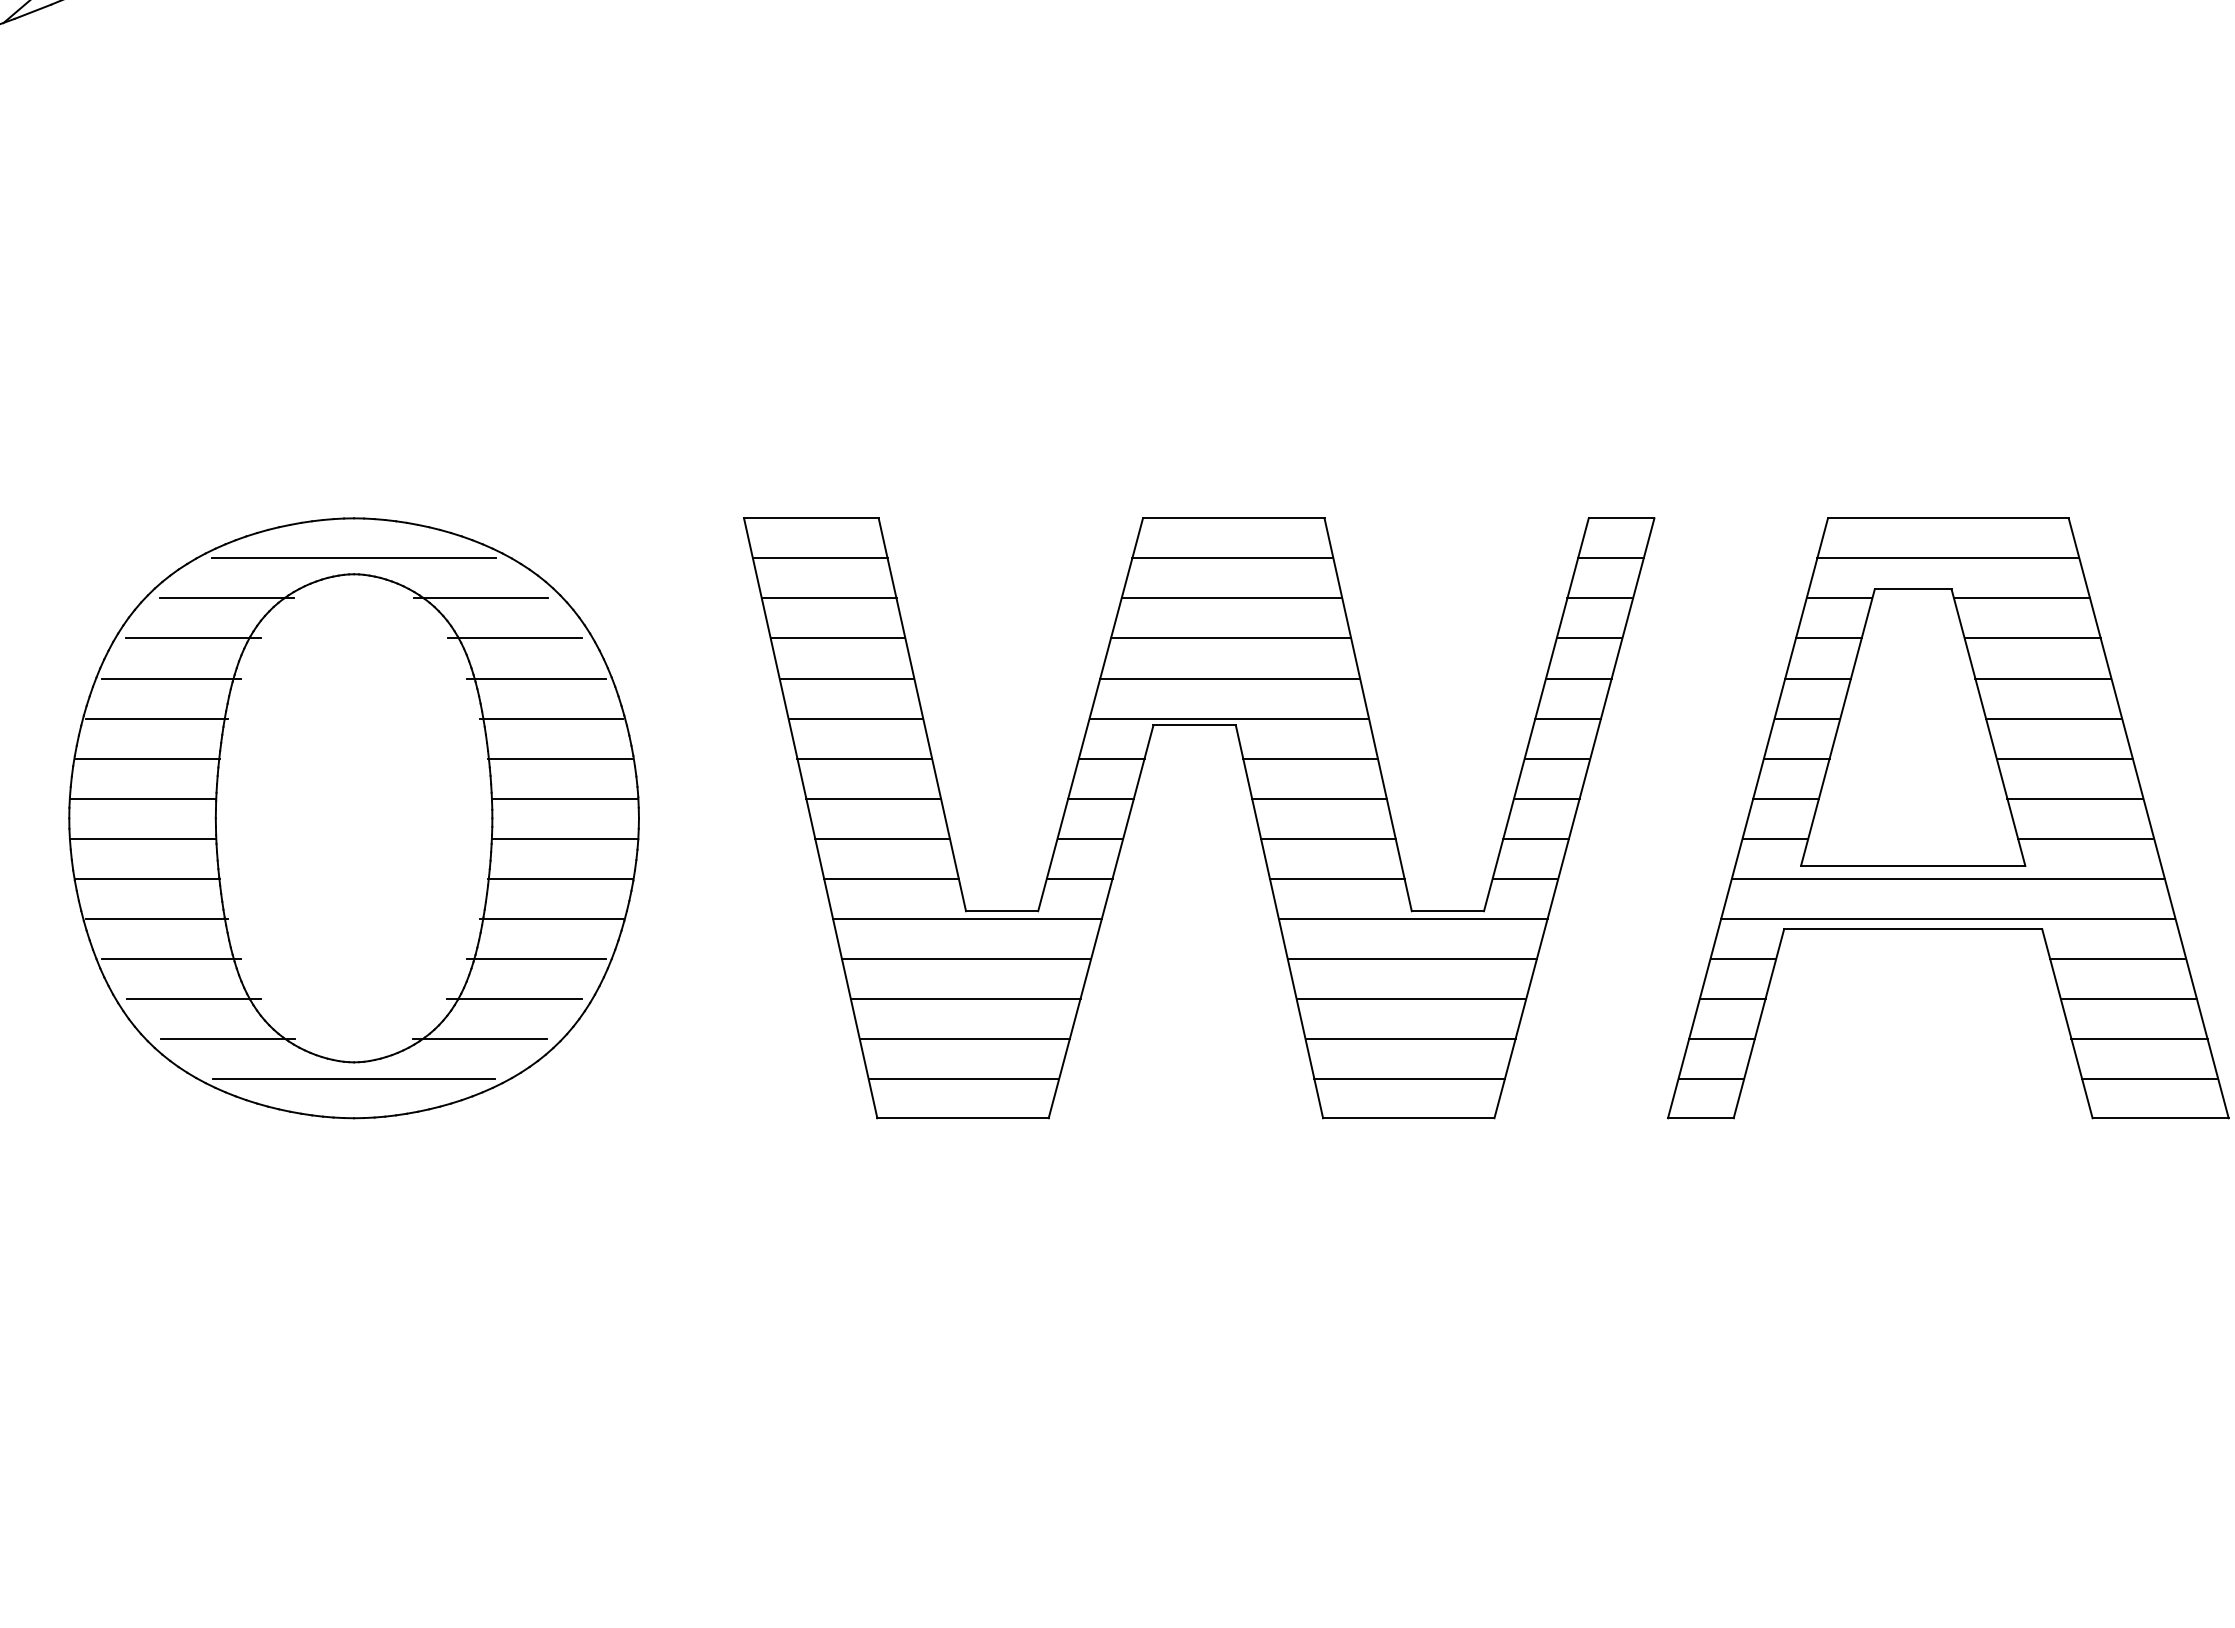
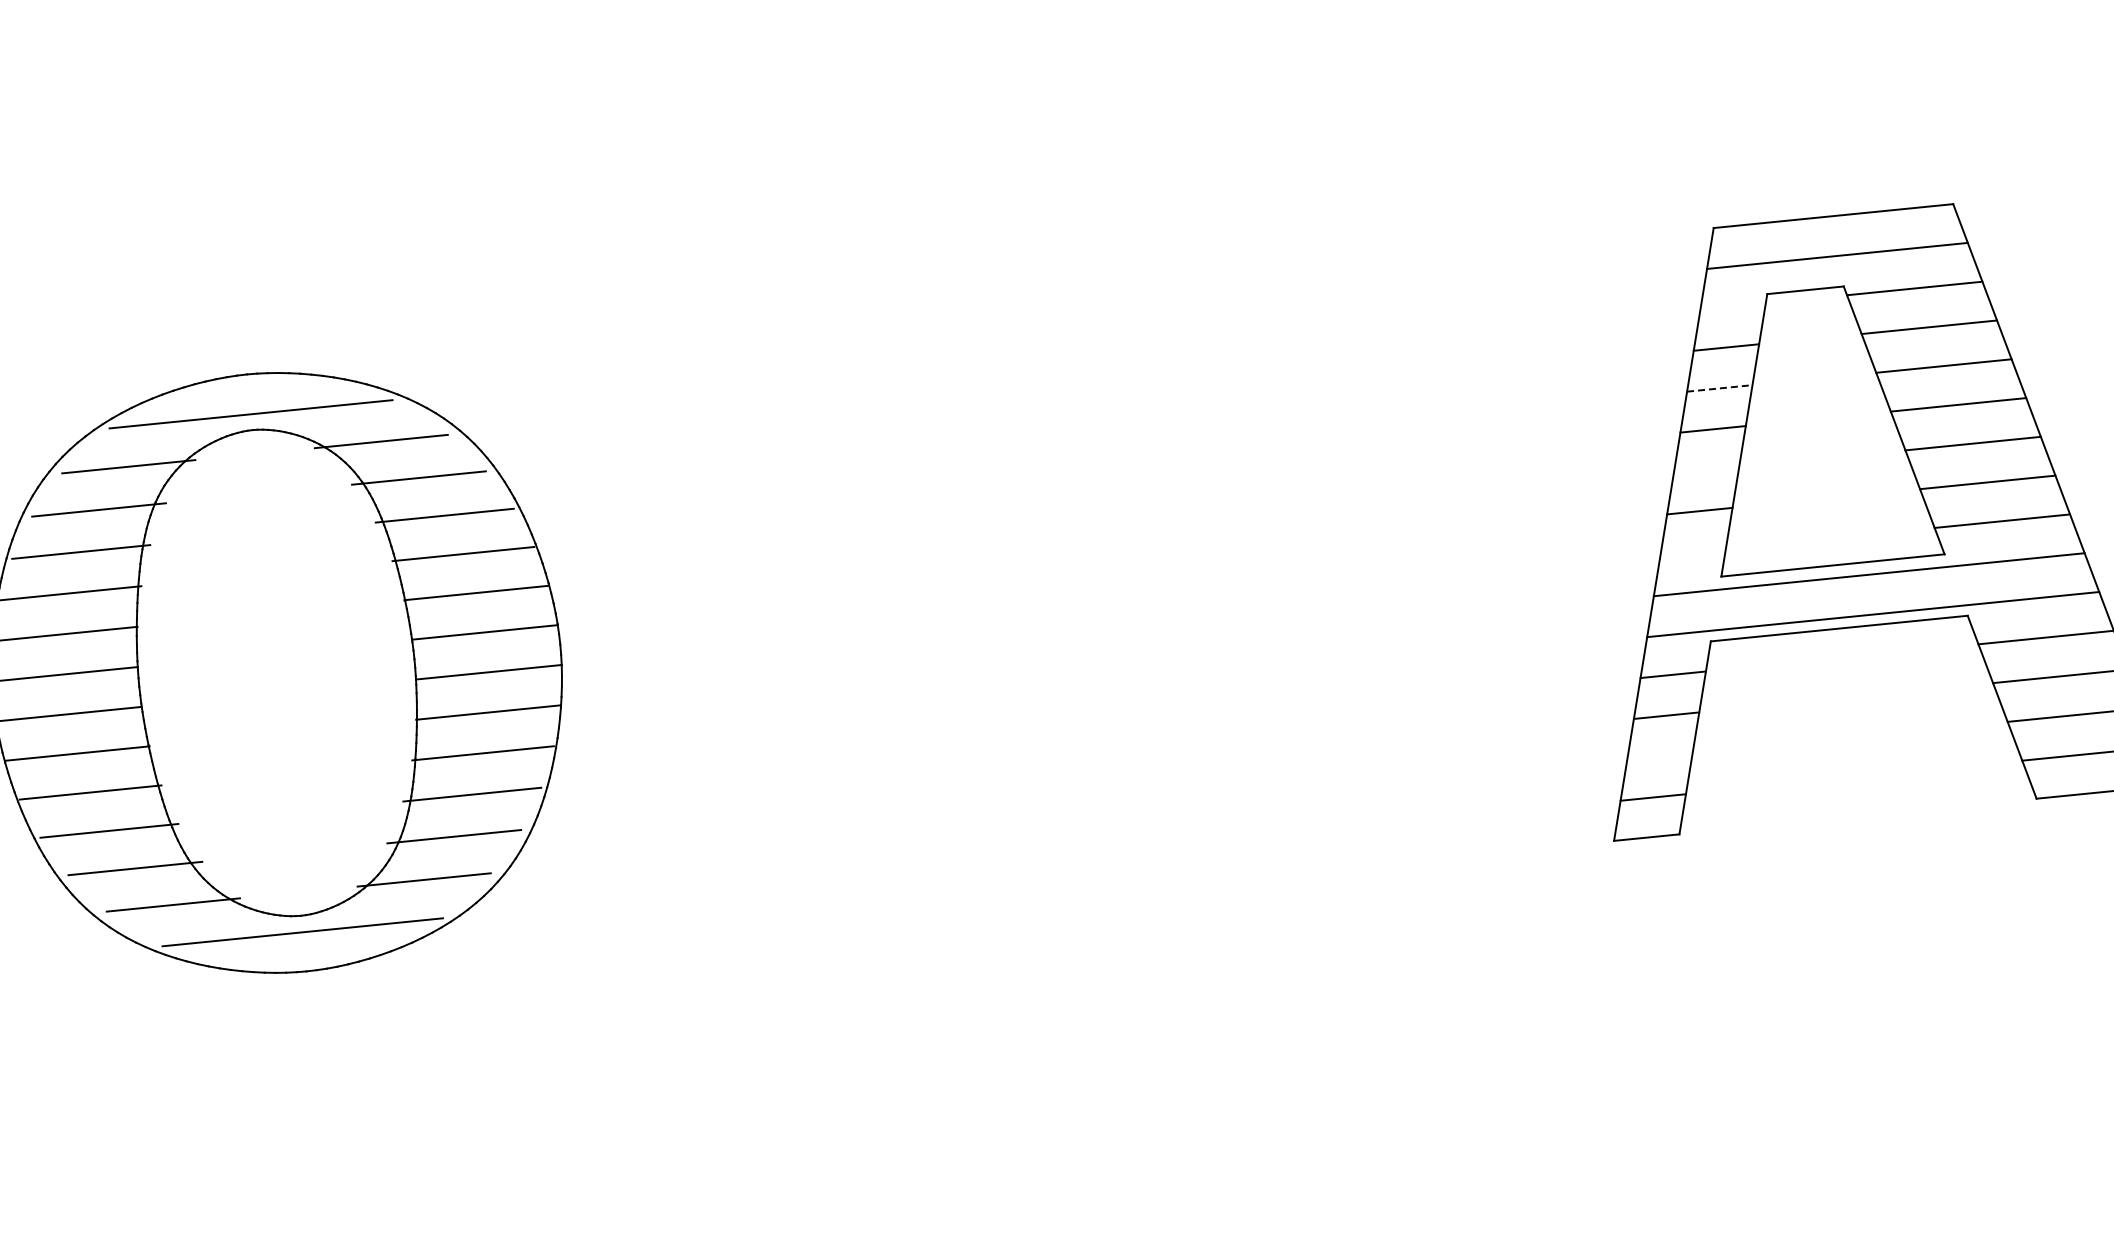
line: (1839, 598) -> (1733, 306), removed
line: (1818, 678) -> (1720, 388), solid -> dashed
line: (1796, 758) -> (1706, 470), removed
part: (1252, 805) -> (1169, 570), removed
line: (1775, 838) -> (1693, 551), removed
line: (1721, 1038) -> (1659, 756), removed

